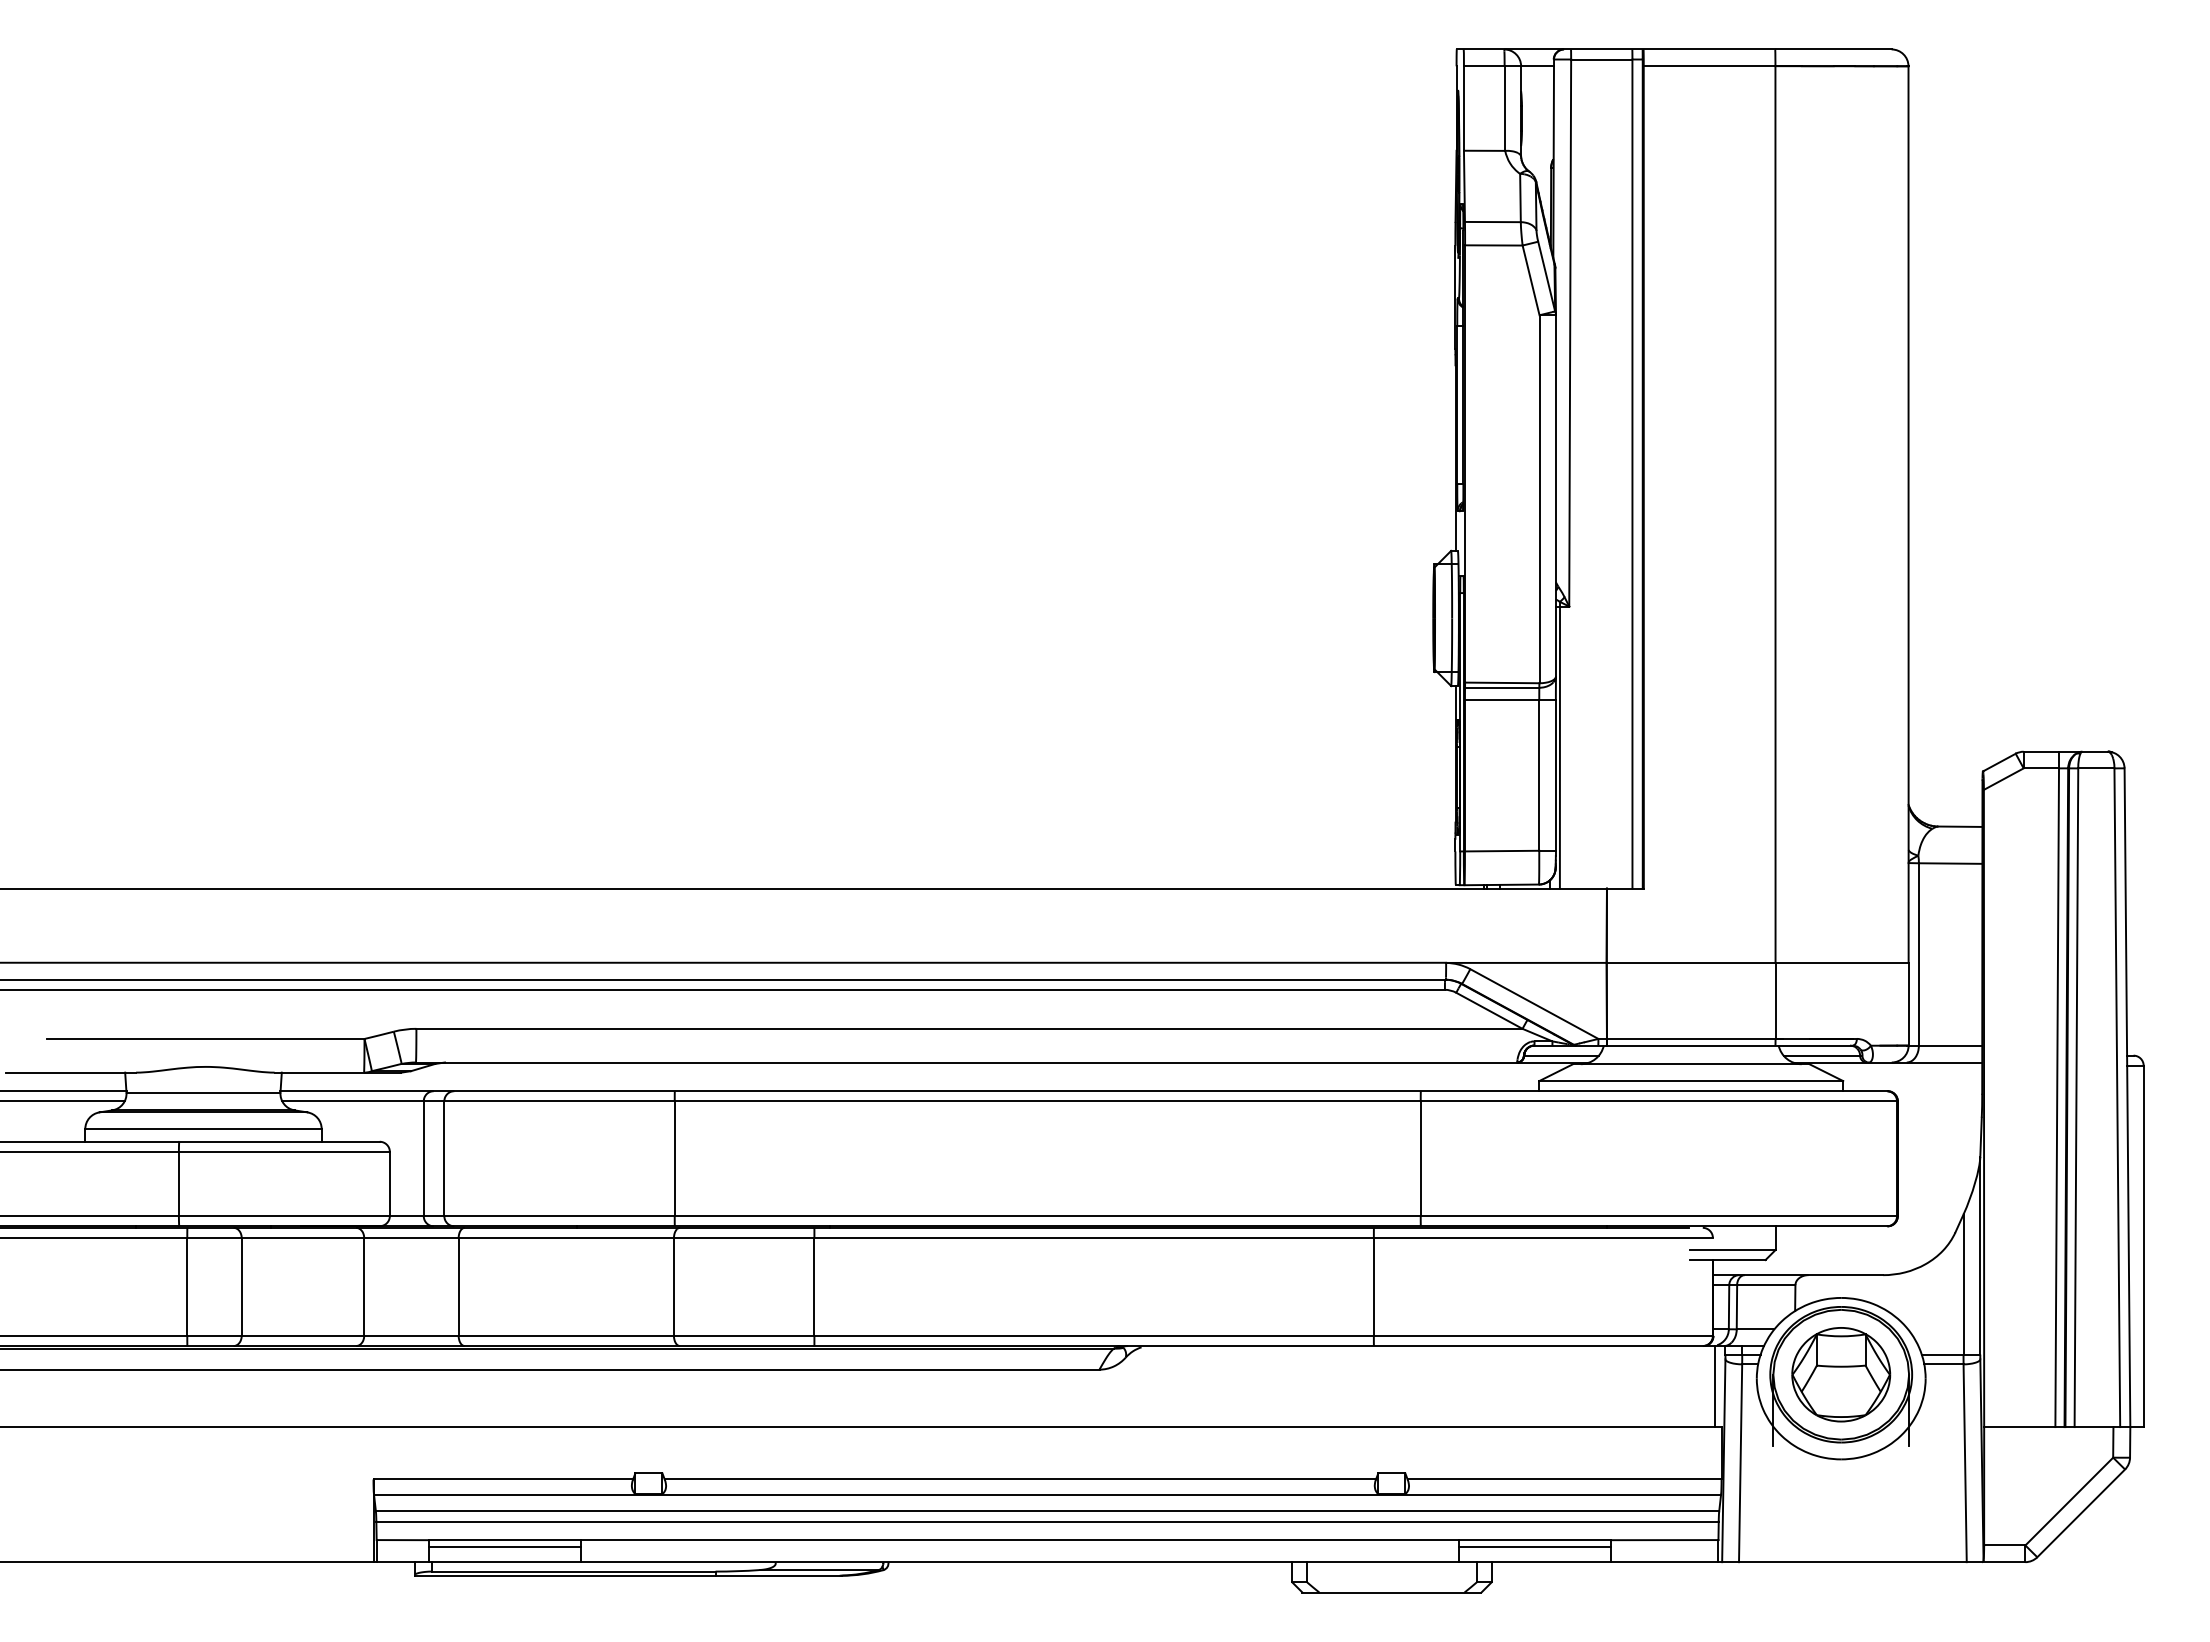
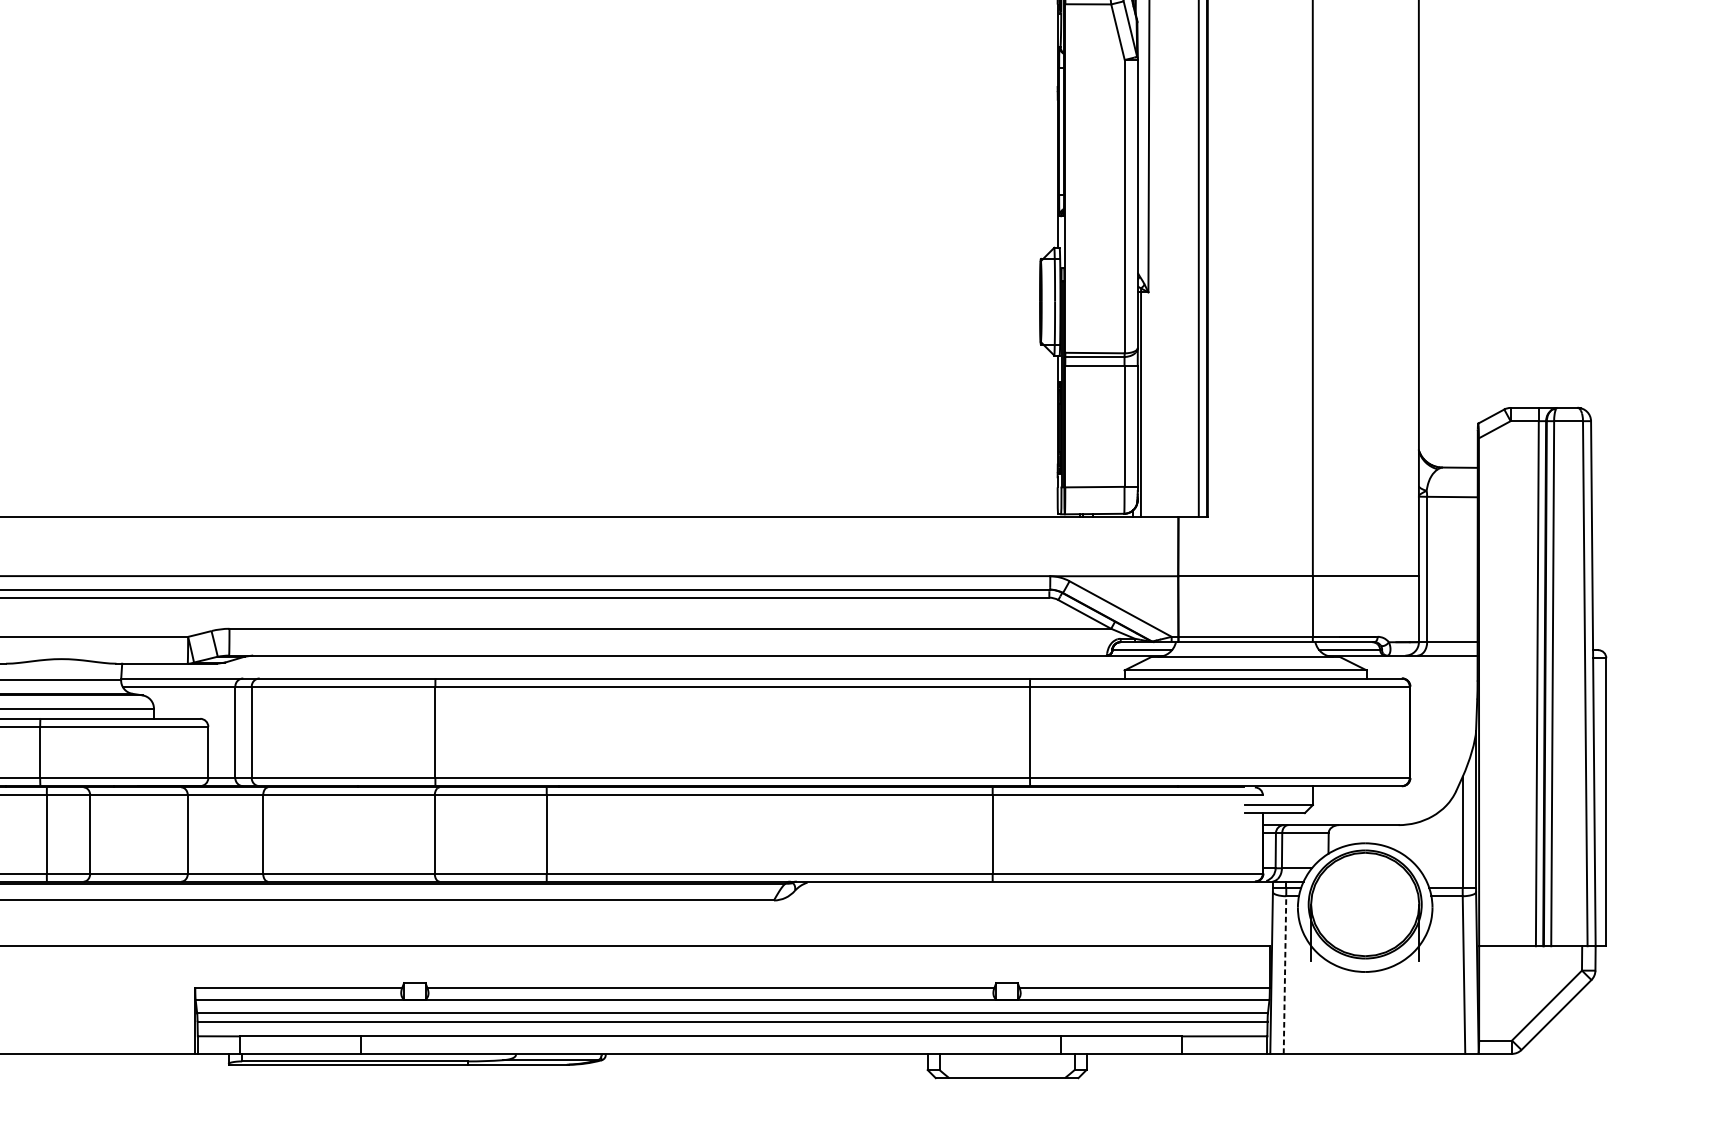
part: (1841, 1374) -> (1365, 904), removed
line: (1714, 1386) -> (1264, 913), removed
line: (1740, 1463) -> (1284, 975), solid -> dashed
line: (505, 1546) -> (300, 1041), removed
line: (1535, 1546) -> (1121, 1041), removed

